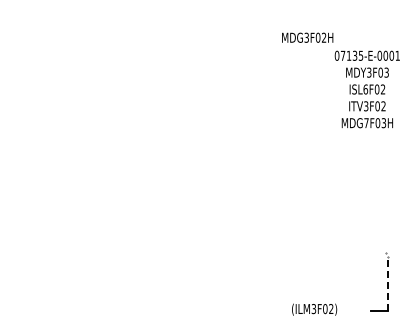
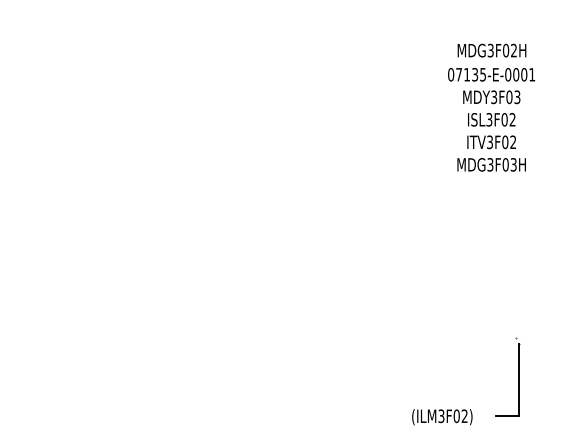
text: (307, 37) -> (491, 50), moved
text: (365, 89) -> (489, 119), ISL6F02 -> ISL3F02
text: (366, 123) -> (490, 165), MDG7F03H -> MDG3F03H
line: (387, 283) -> (518, 379), dashed -> solid
text: (314, 309) -> (442, 416), moved

